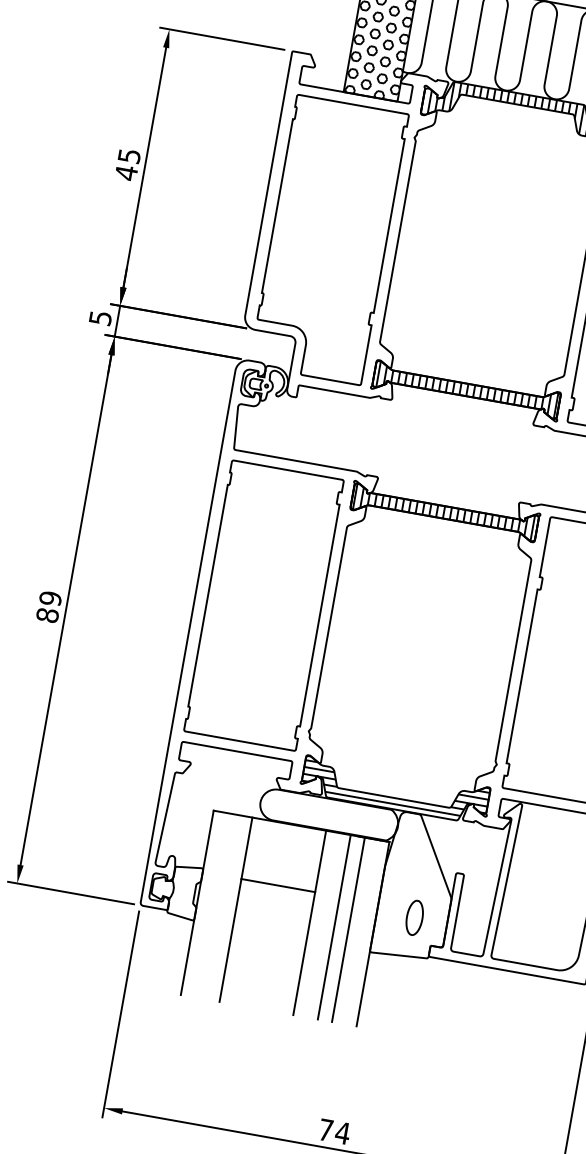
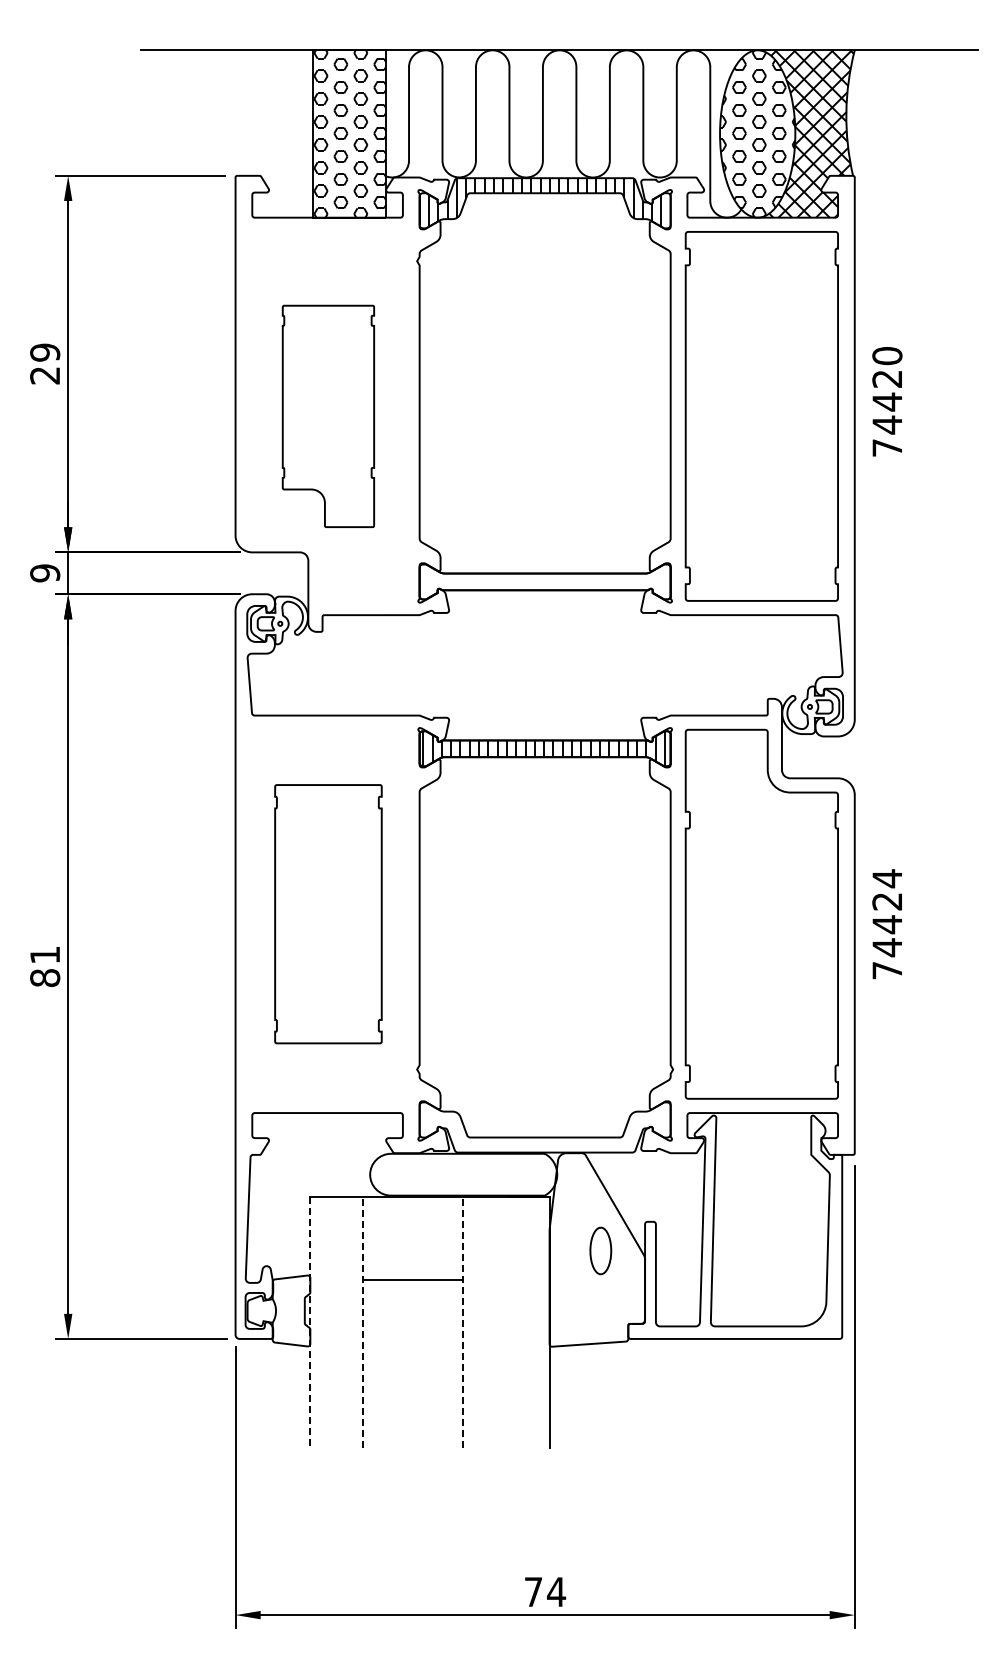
text: (128, 164) -> (45, 364), 45 -> 29
part: (329, 240) -> (328, 416), size x0.6
text: (100, 318) -> (45, 573), 5 -> 9
hatch: (467, 389) -> (546, 581), removed
text: (50, 598) -> (45, 955), 89 -> 81
part: (264, 605) -> (328, 913), size x0.7
hatch: (394, 789) -> (544, 1126), removed
line: (197, 903) -> (310, 1322), solid -> dashed
line: (236, 910) -> (363, 1322), solid -> dashed
part: (414, 917) -> (600, 1250), moved
line: (309, 923) -> (463, 1322), solid -> dashed
line: (334, 926) -> (496, 1321), removed
line: (348, 929) -> (516, 1321), removed

